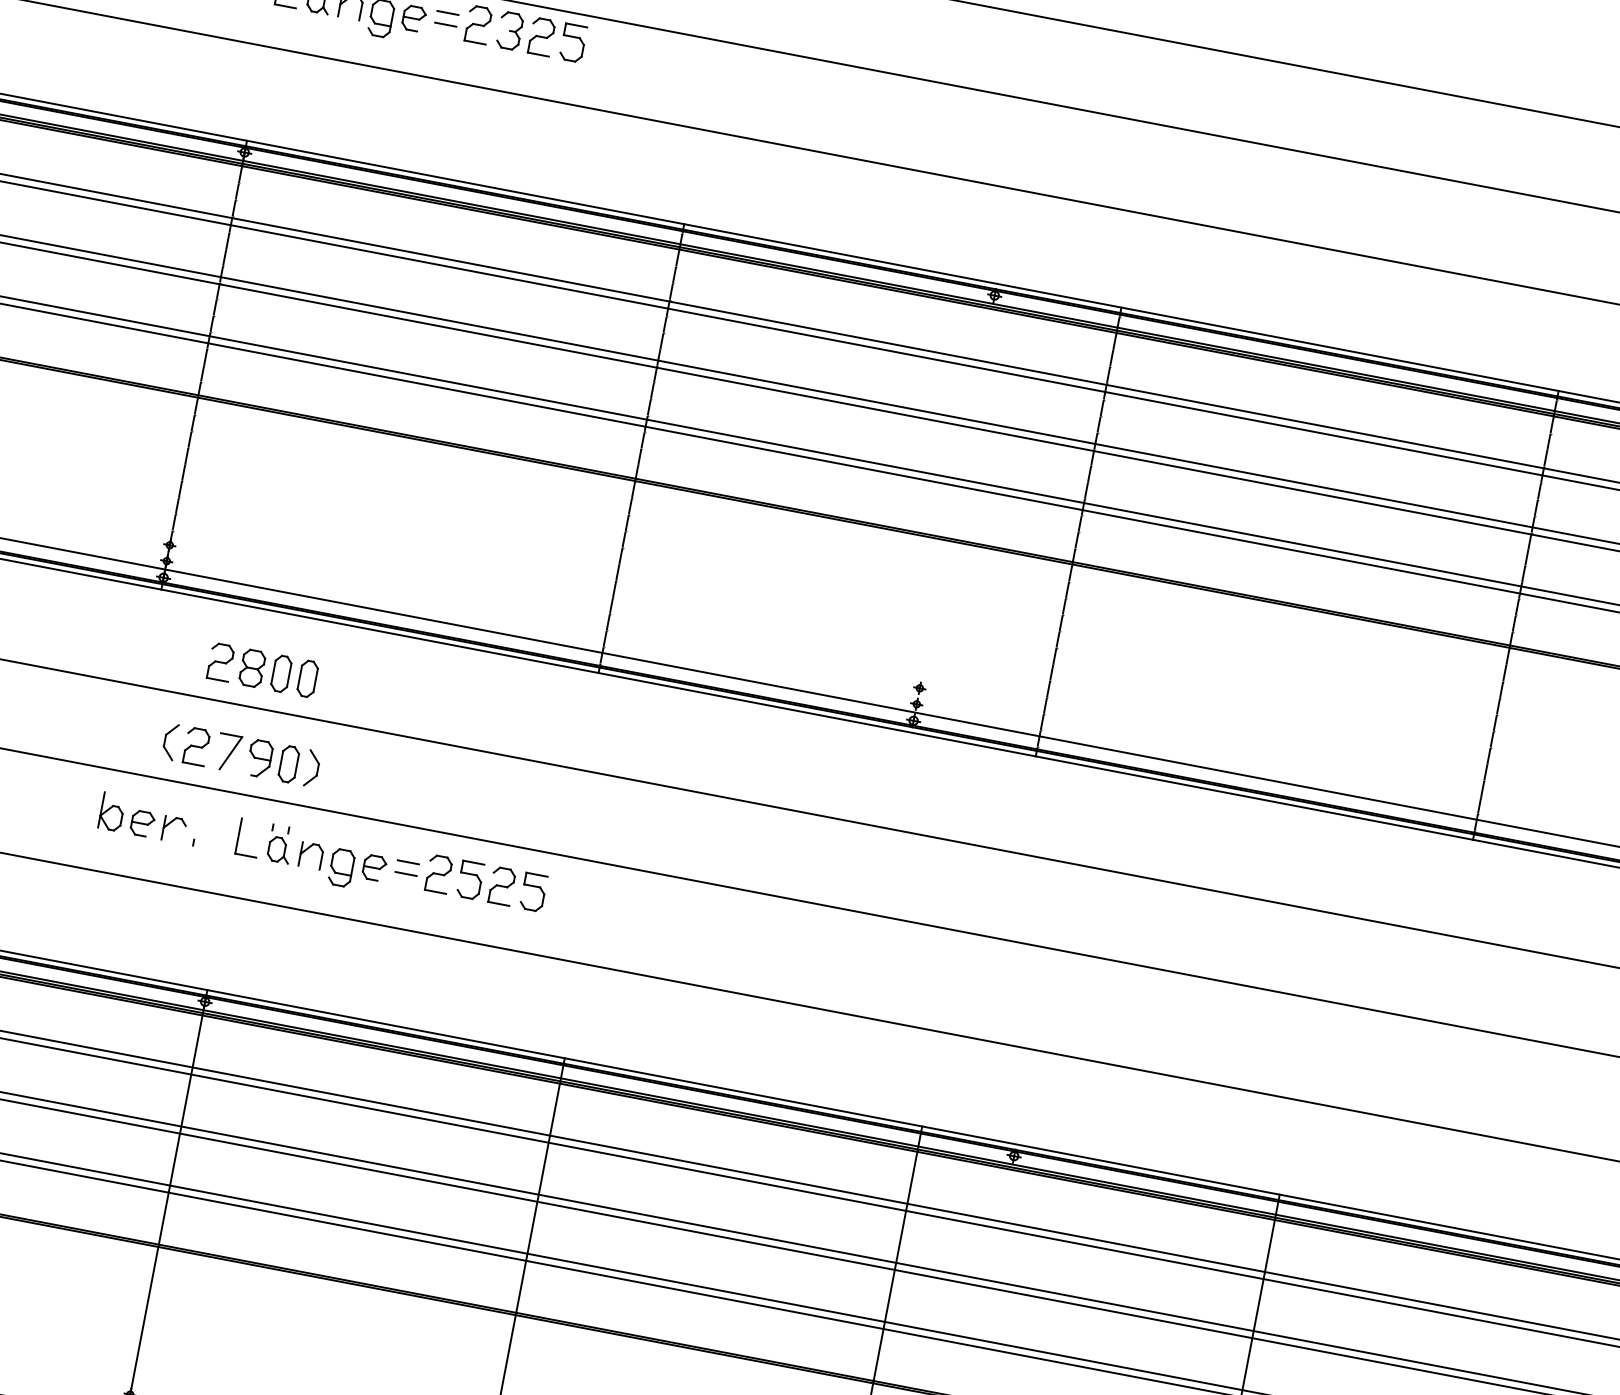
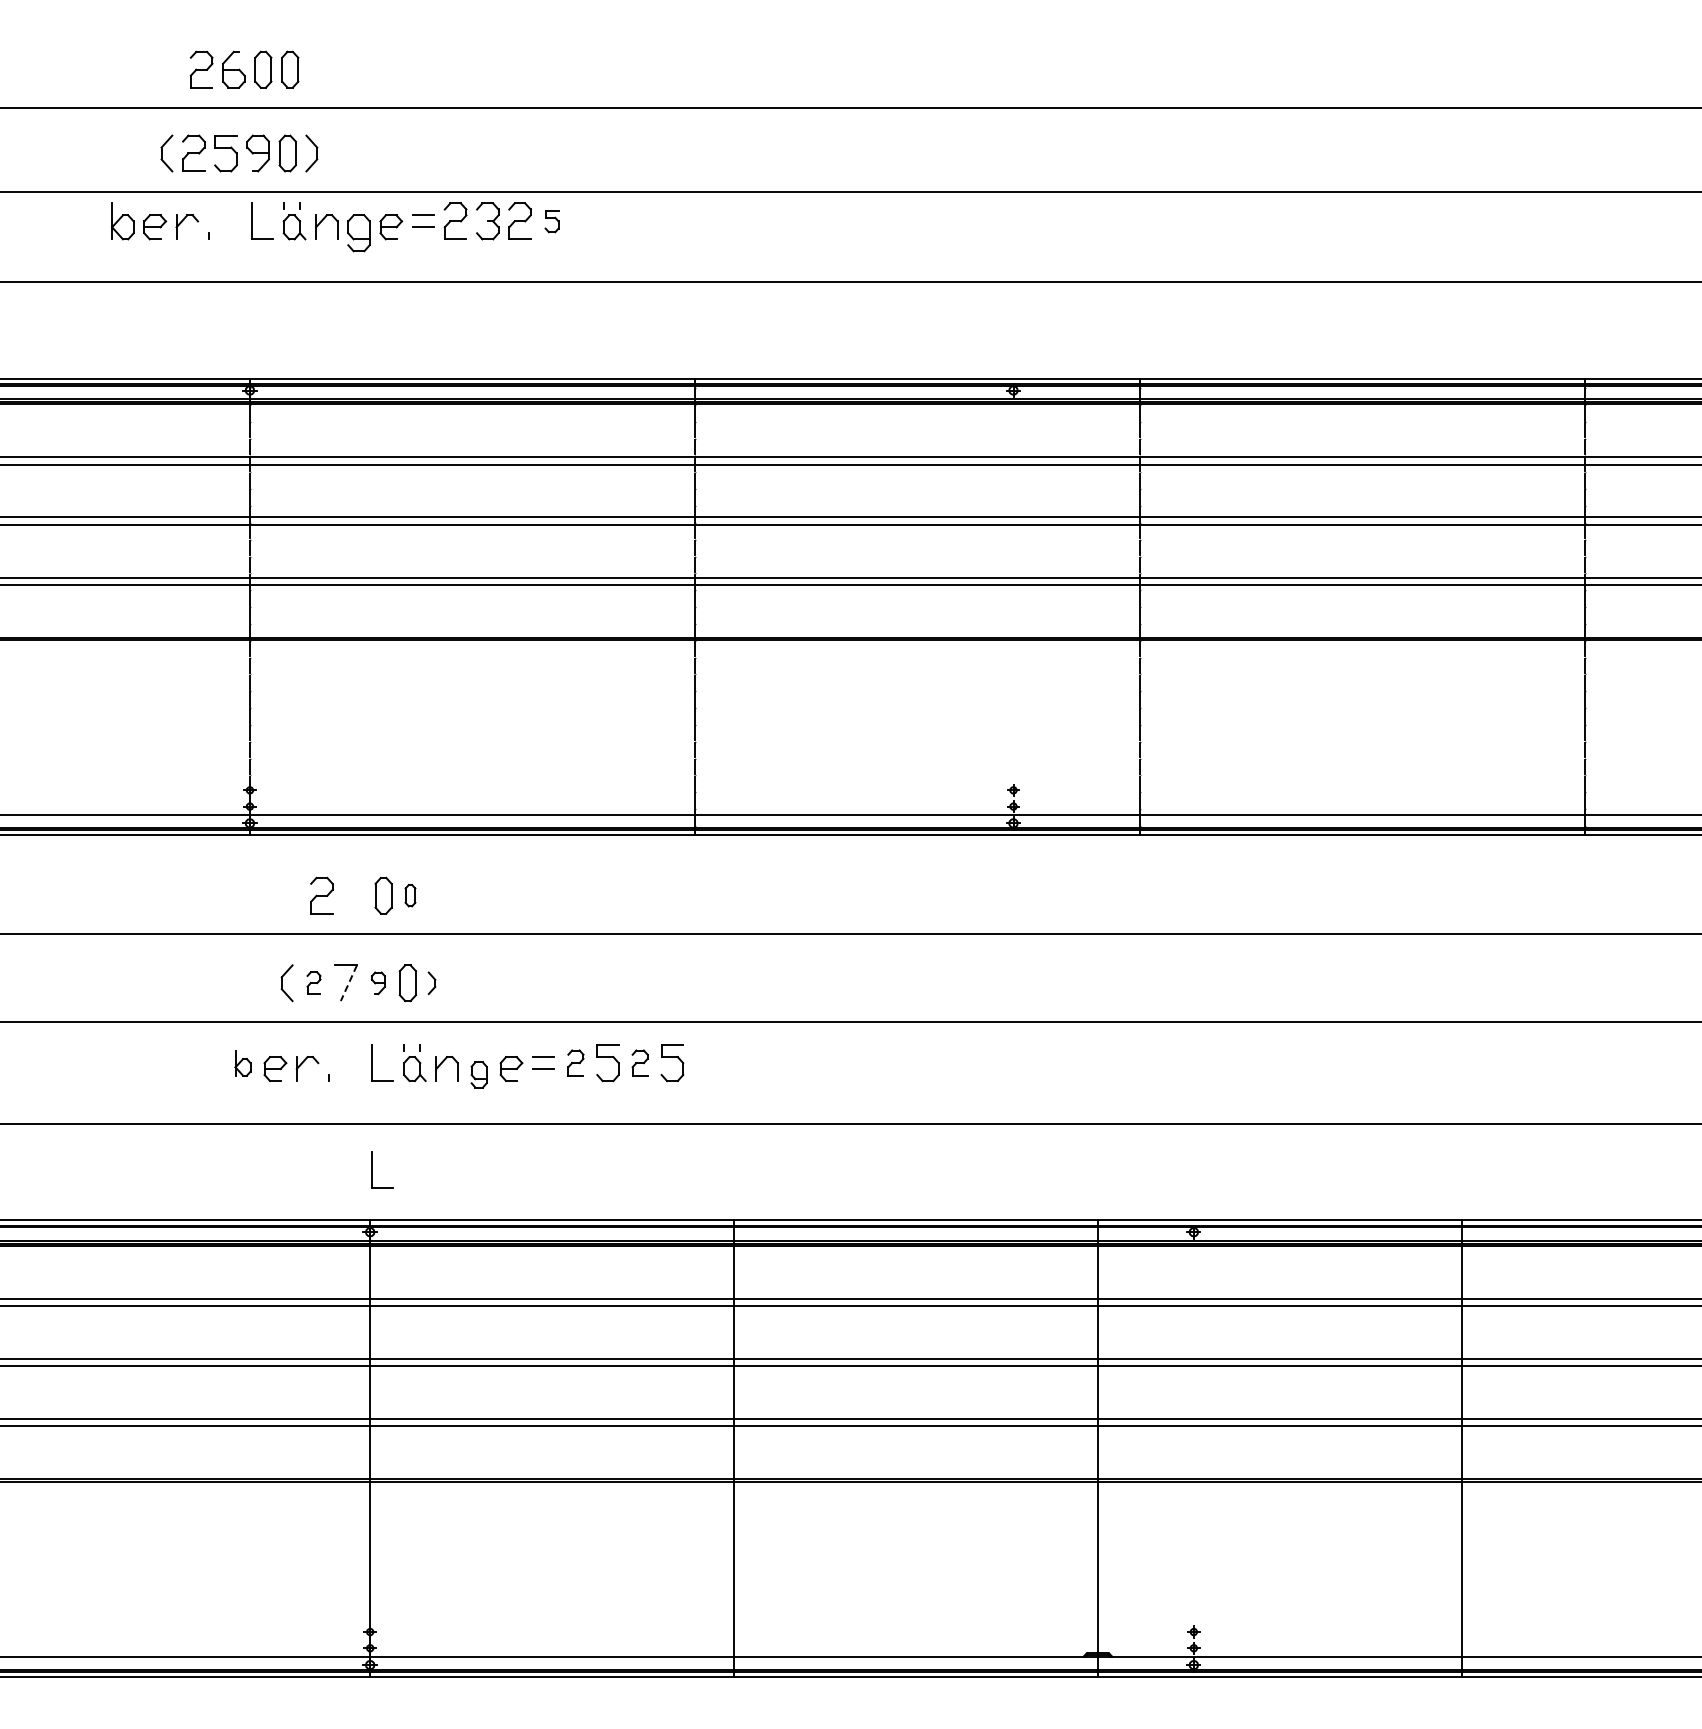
part: (572, 42) -> (551, 221), size x0.6
part: (251, 667) -> (353, 895), removed
part: (307, 678) -> (410, 895), size x0.6
part: (196, 745) -> (313, 982), size x0.6
line: (230, 753) -> (348, 983), solid -> dashed
part: (259, 759) -> (378, 983), size x0.6
part: (311, 769) -> (431, 983), size x0.6
part: (111, 812) -> (242, 1063), size x0.7
part: (341, 867) -> (478, 1074), size x0.7
part: (438, 873) -> (575, 1062), size x0.7
part: (501, 885) -> (639, 1062), size x0.7
part: (219, 940) -> (372, 1169), added

